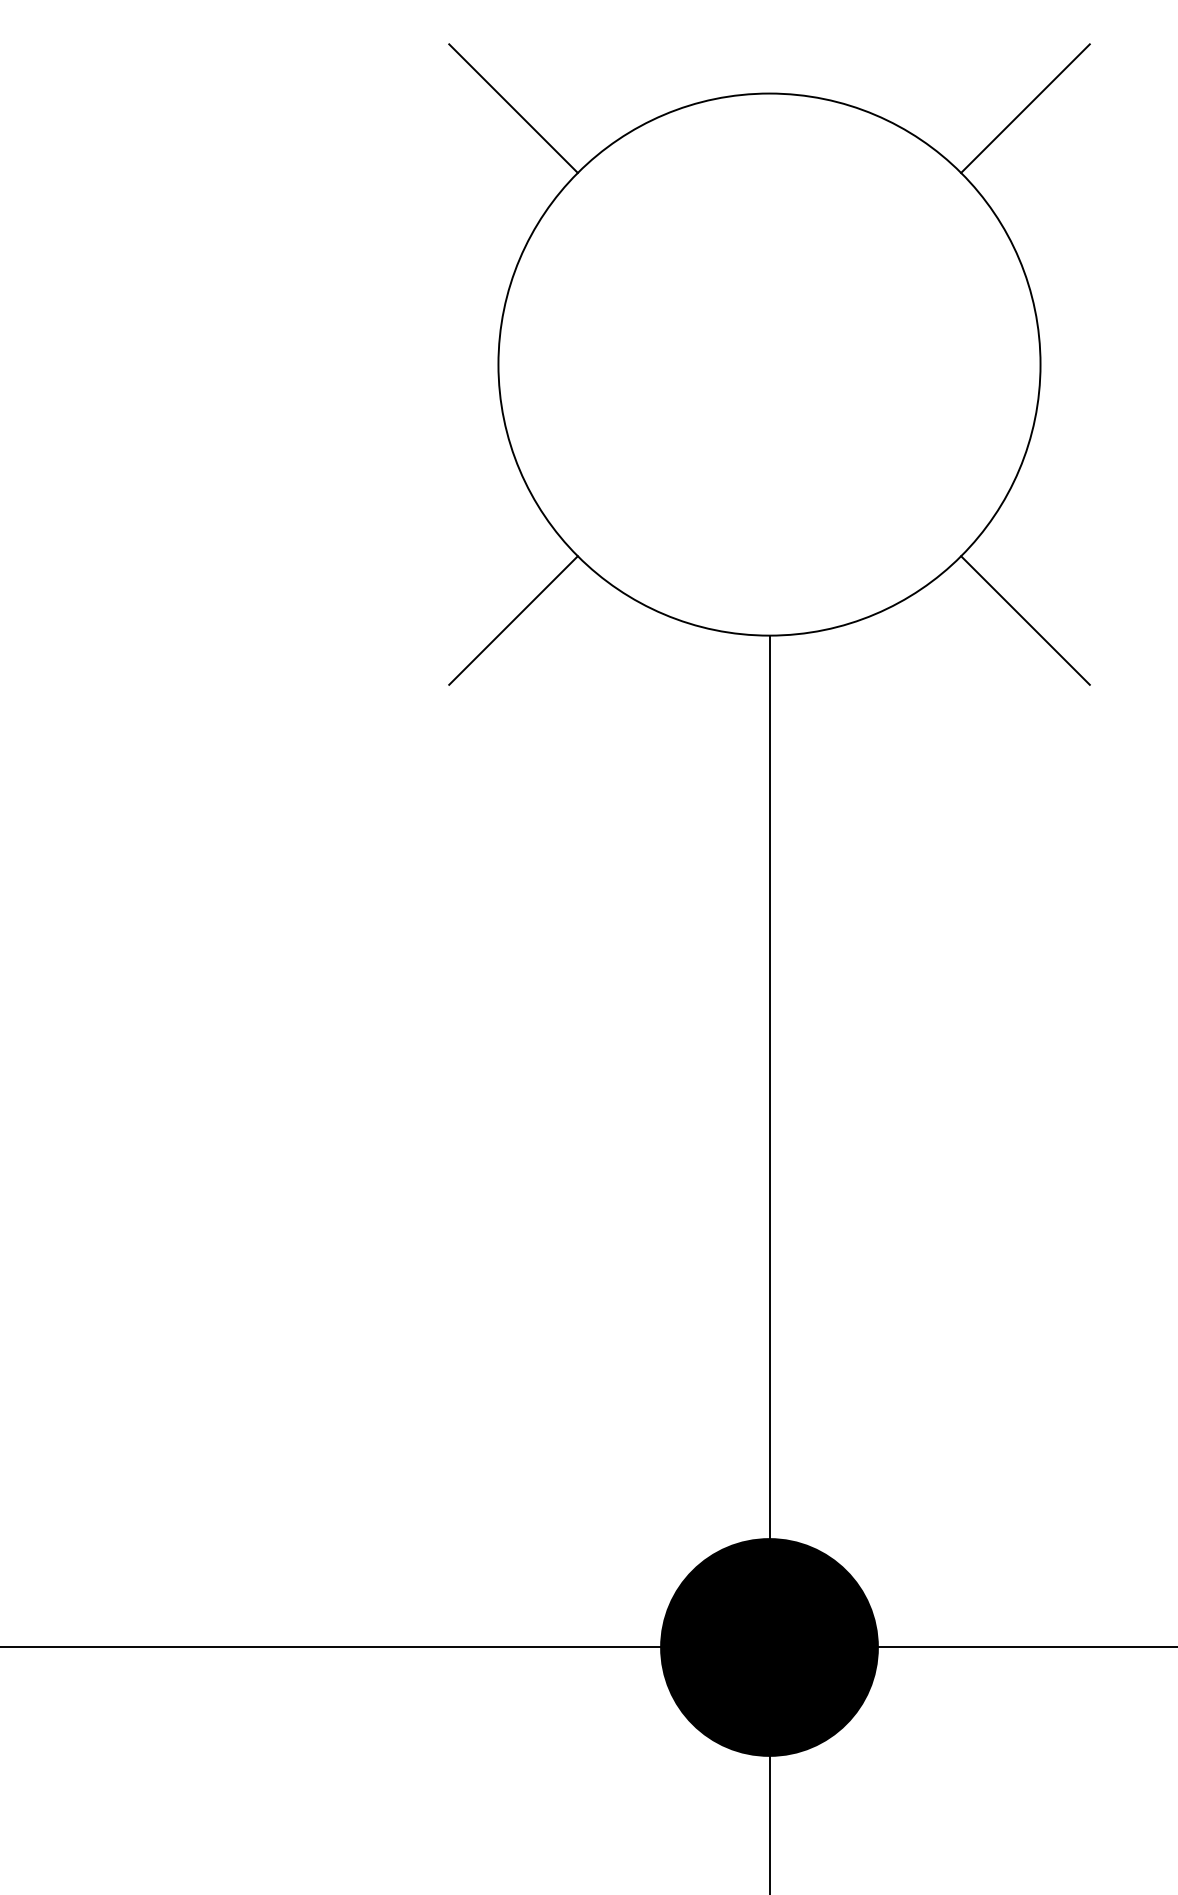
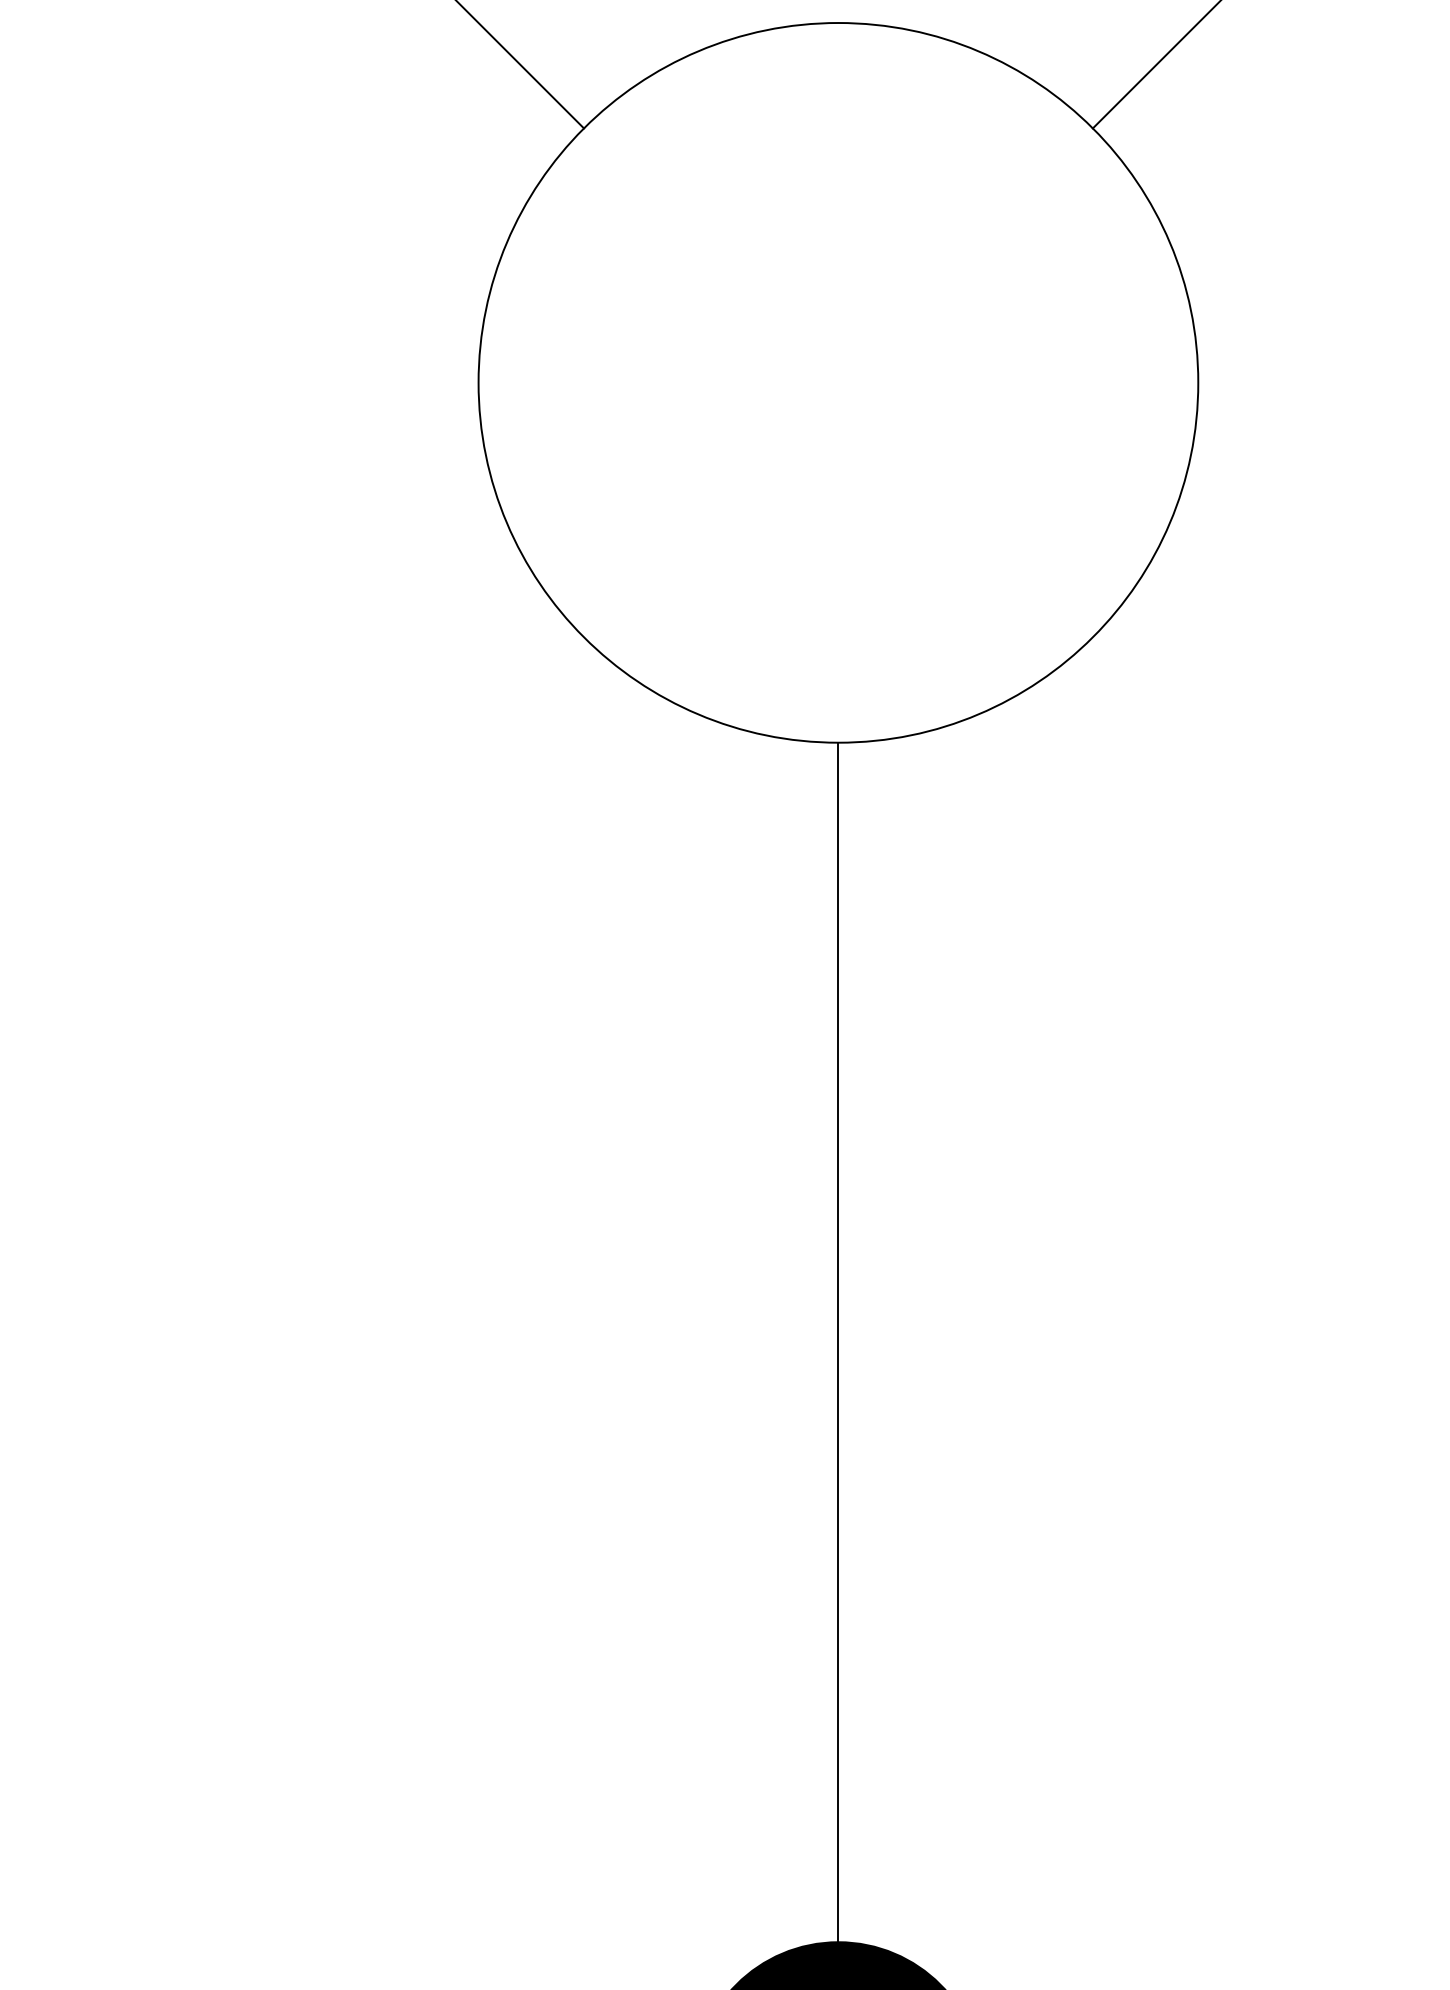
line: (513, 620) -> (498, 722), removed
line: (1025, 620) -> (1178, 722), removed

